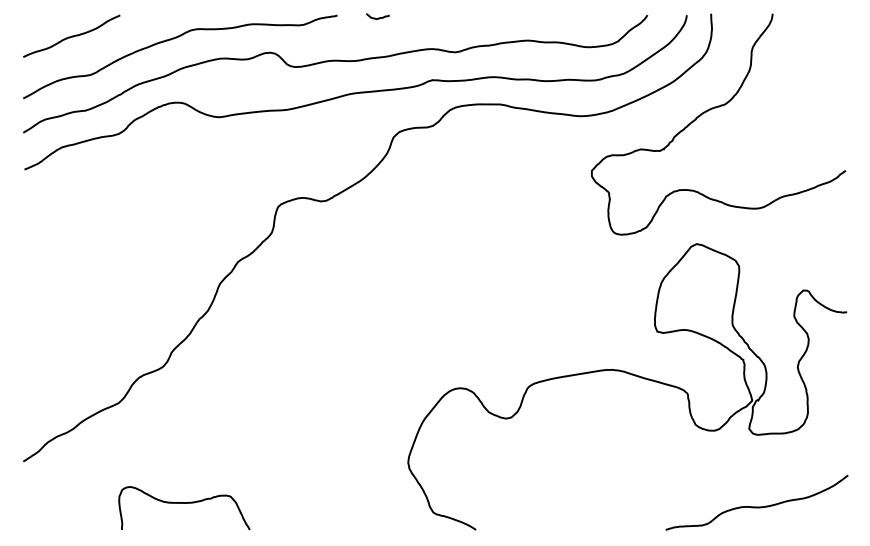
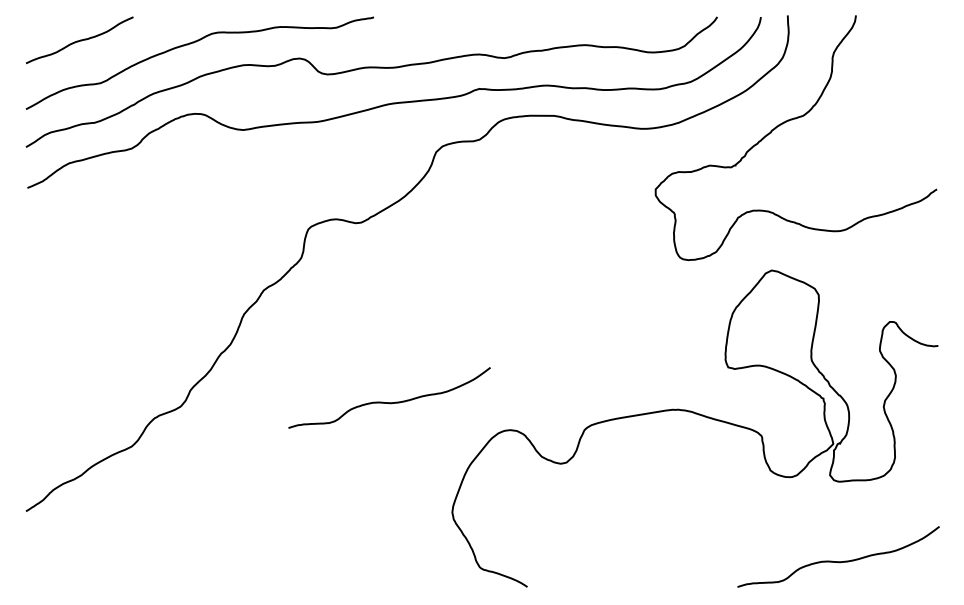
curve: (378, 17) -> (419, 19), removed
curve: (351, 363) -> (389, 402), added
curve: (185, 504) -> (205, 558), removed

